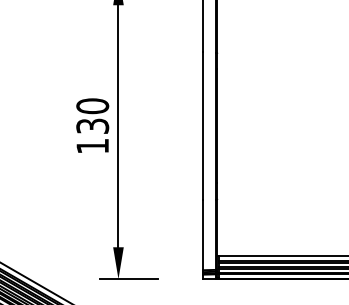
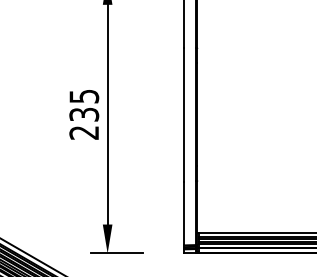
text: (92, 125) -> (84, 113), 130 -> 235

